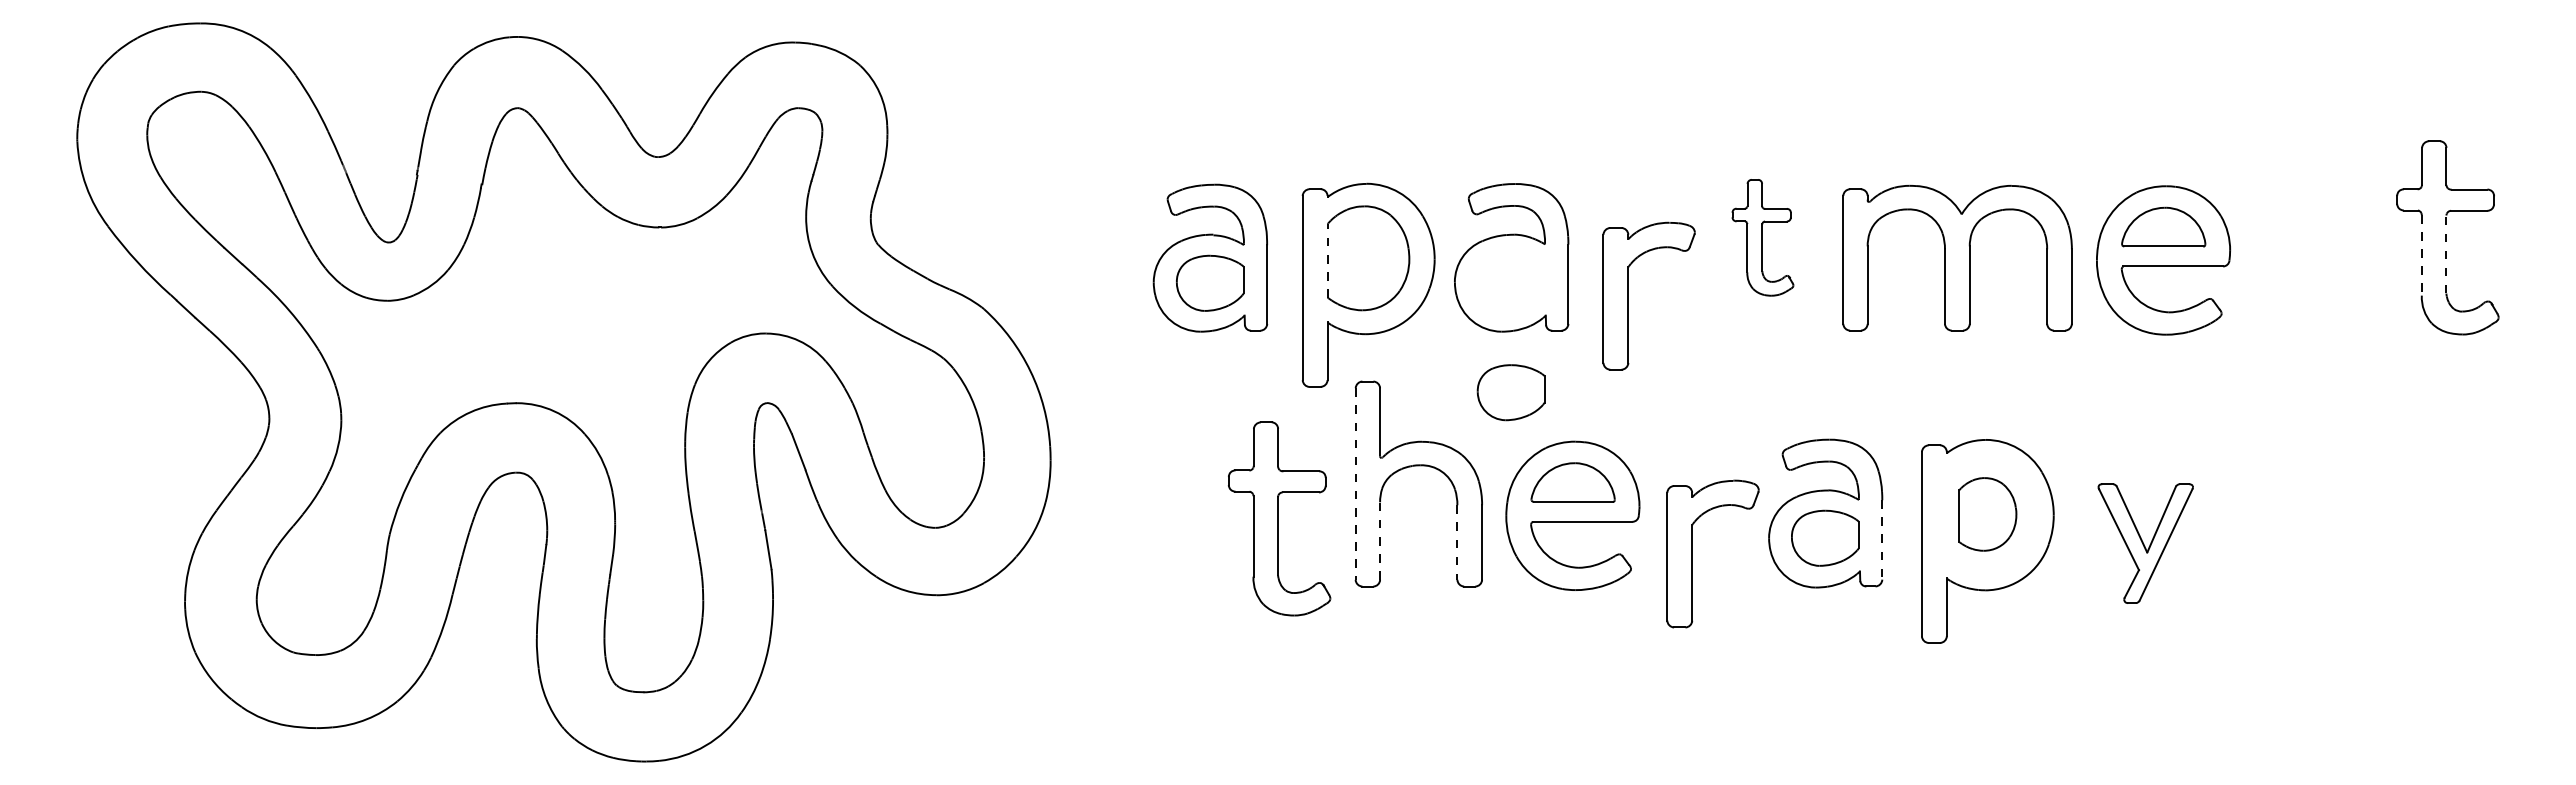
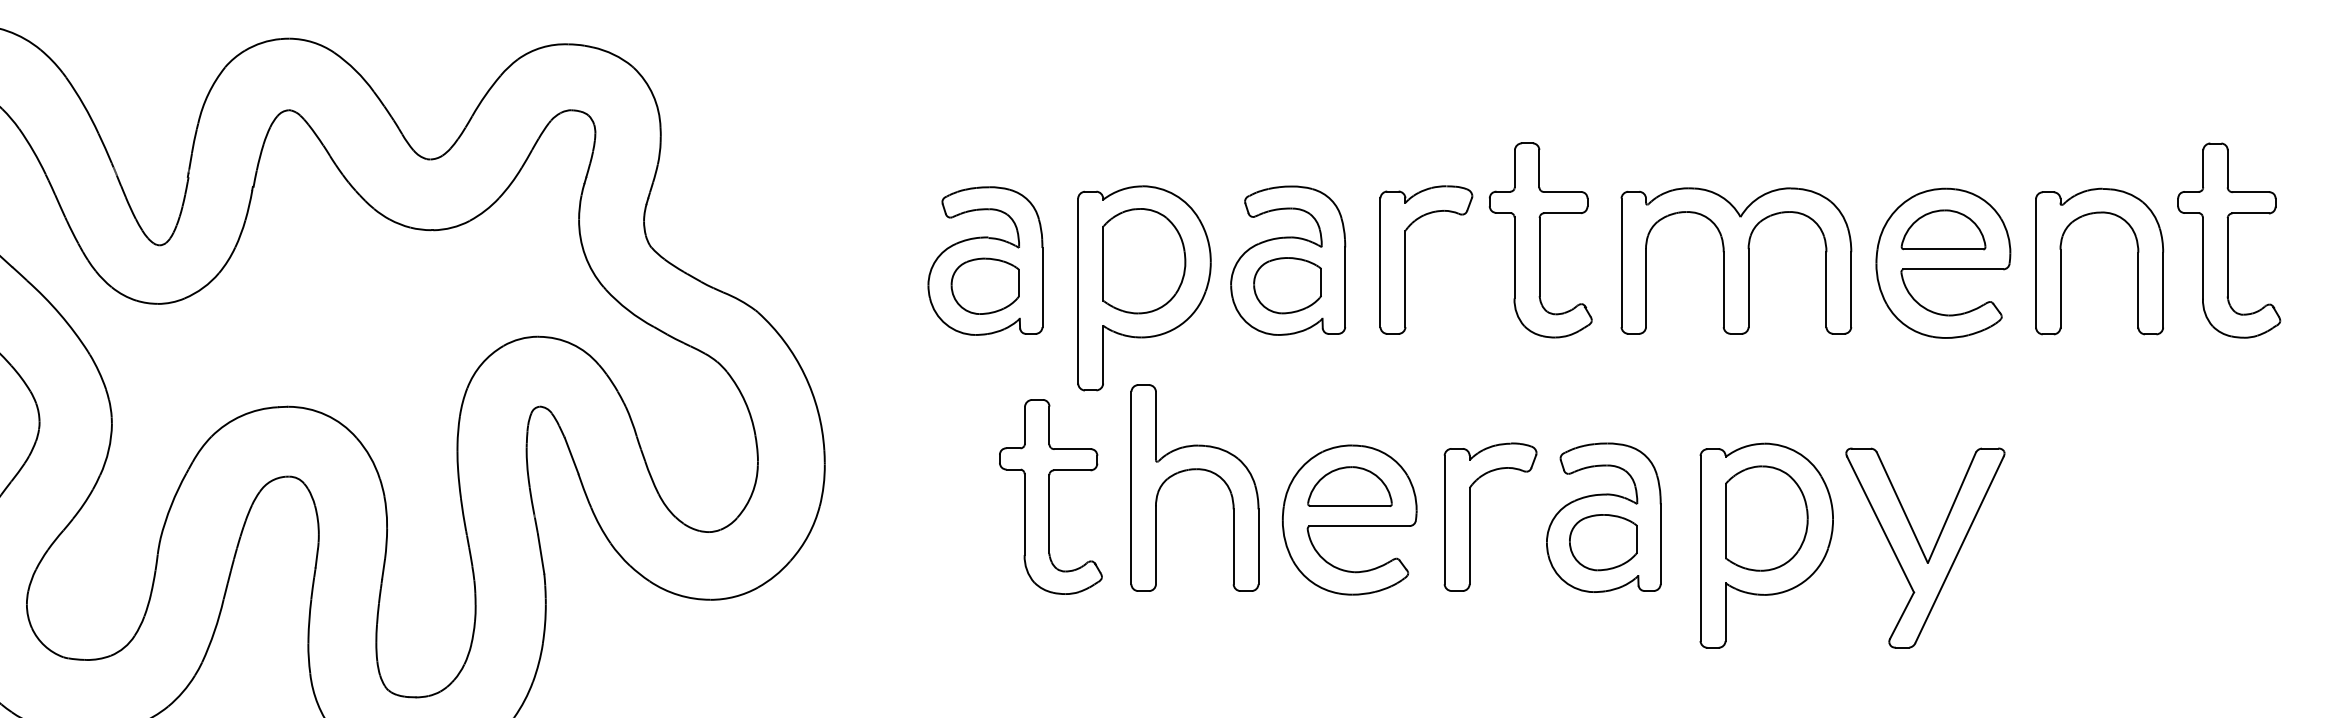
part: (1762, 237) -> (1540, 240), size x1.67
line: (2446, 254) -> (2227, 257), dashed -> solid
line: (2421, 255) -> (2202, 258), dashed -> solid
part: (2280, 258) -> (2060, 261), added
line: (1327, 260) -> (1103, 263), dashed -> solid
part: (1628, 295) -> (1405, 259), moved
part: (1510, 392) -> (1287, 285), moved
line: (1355, 484) -> (1131, 488), dashed -> solid
part: (1987, 514) -> (1766, 518), size x1.43
part: (1279, 518) -> (1050, 496), moved
line: (1882, 539) -> (1660, 543), dashed -> solid
line: (1380, 541) -> (1156, 545), dashed -> solid
line: (1457, 543) -> (1233, 547), dashed -> solid
part: (2145, 543) -> (1925, 547), size x1.67
part: (1692, 553) -> (1469, 516), moved

